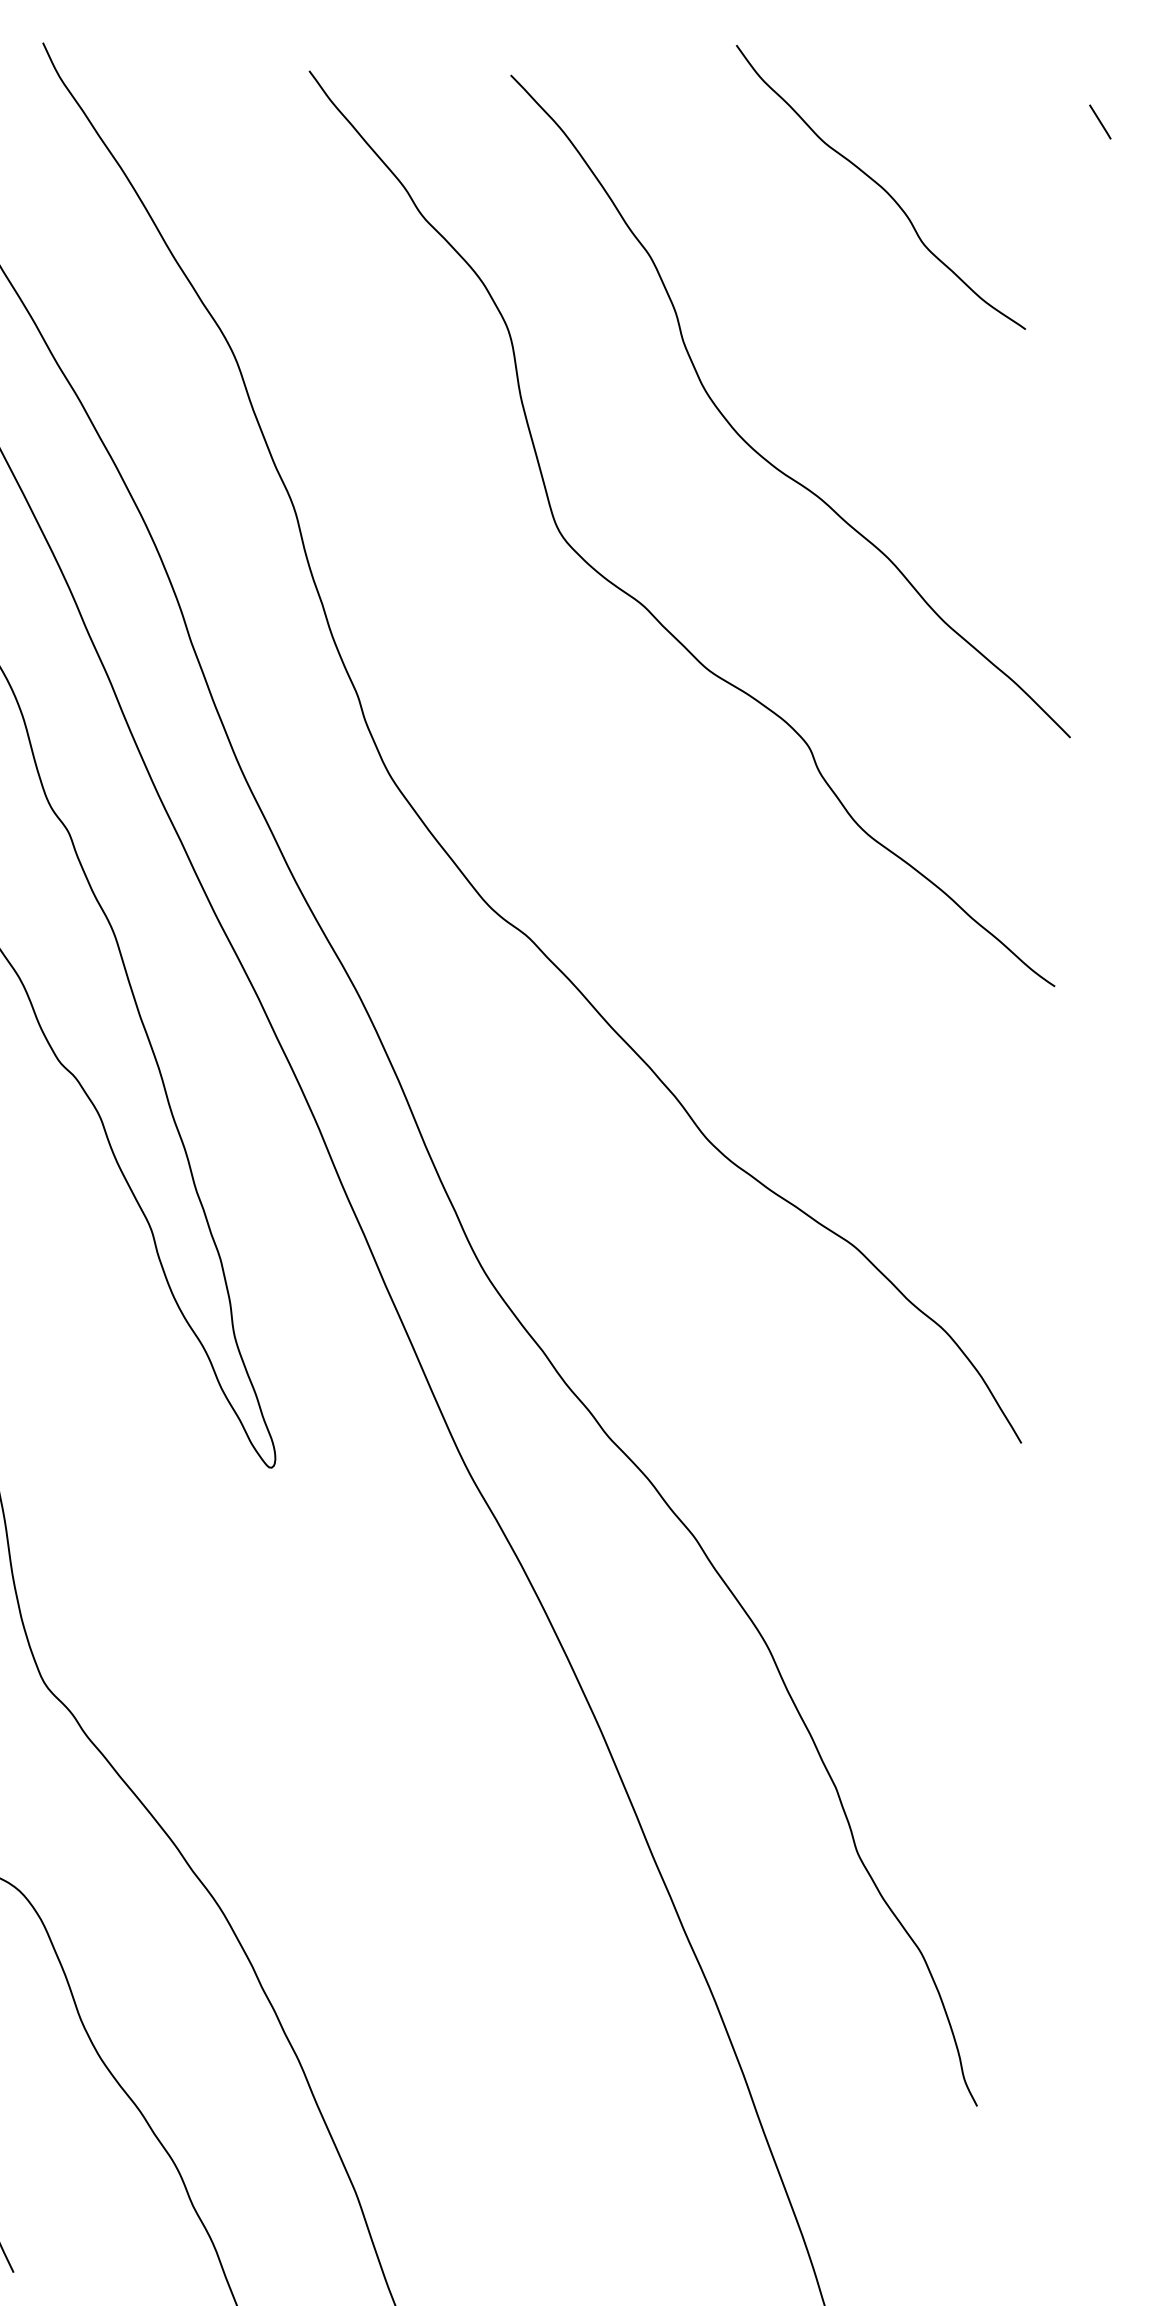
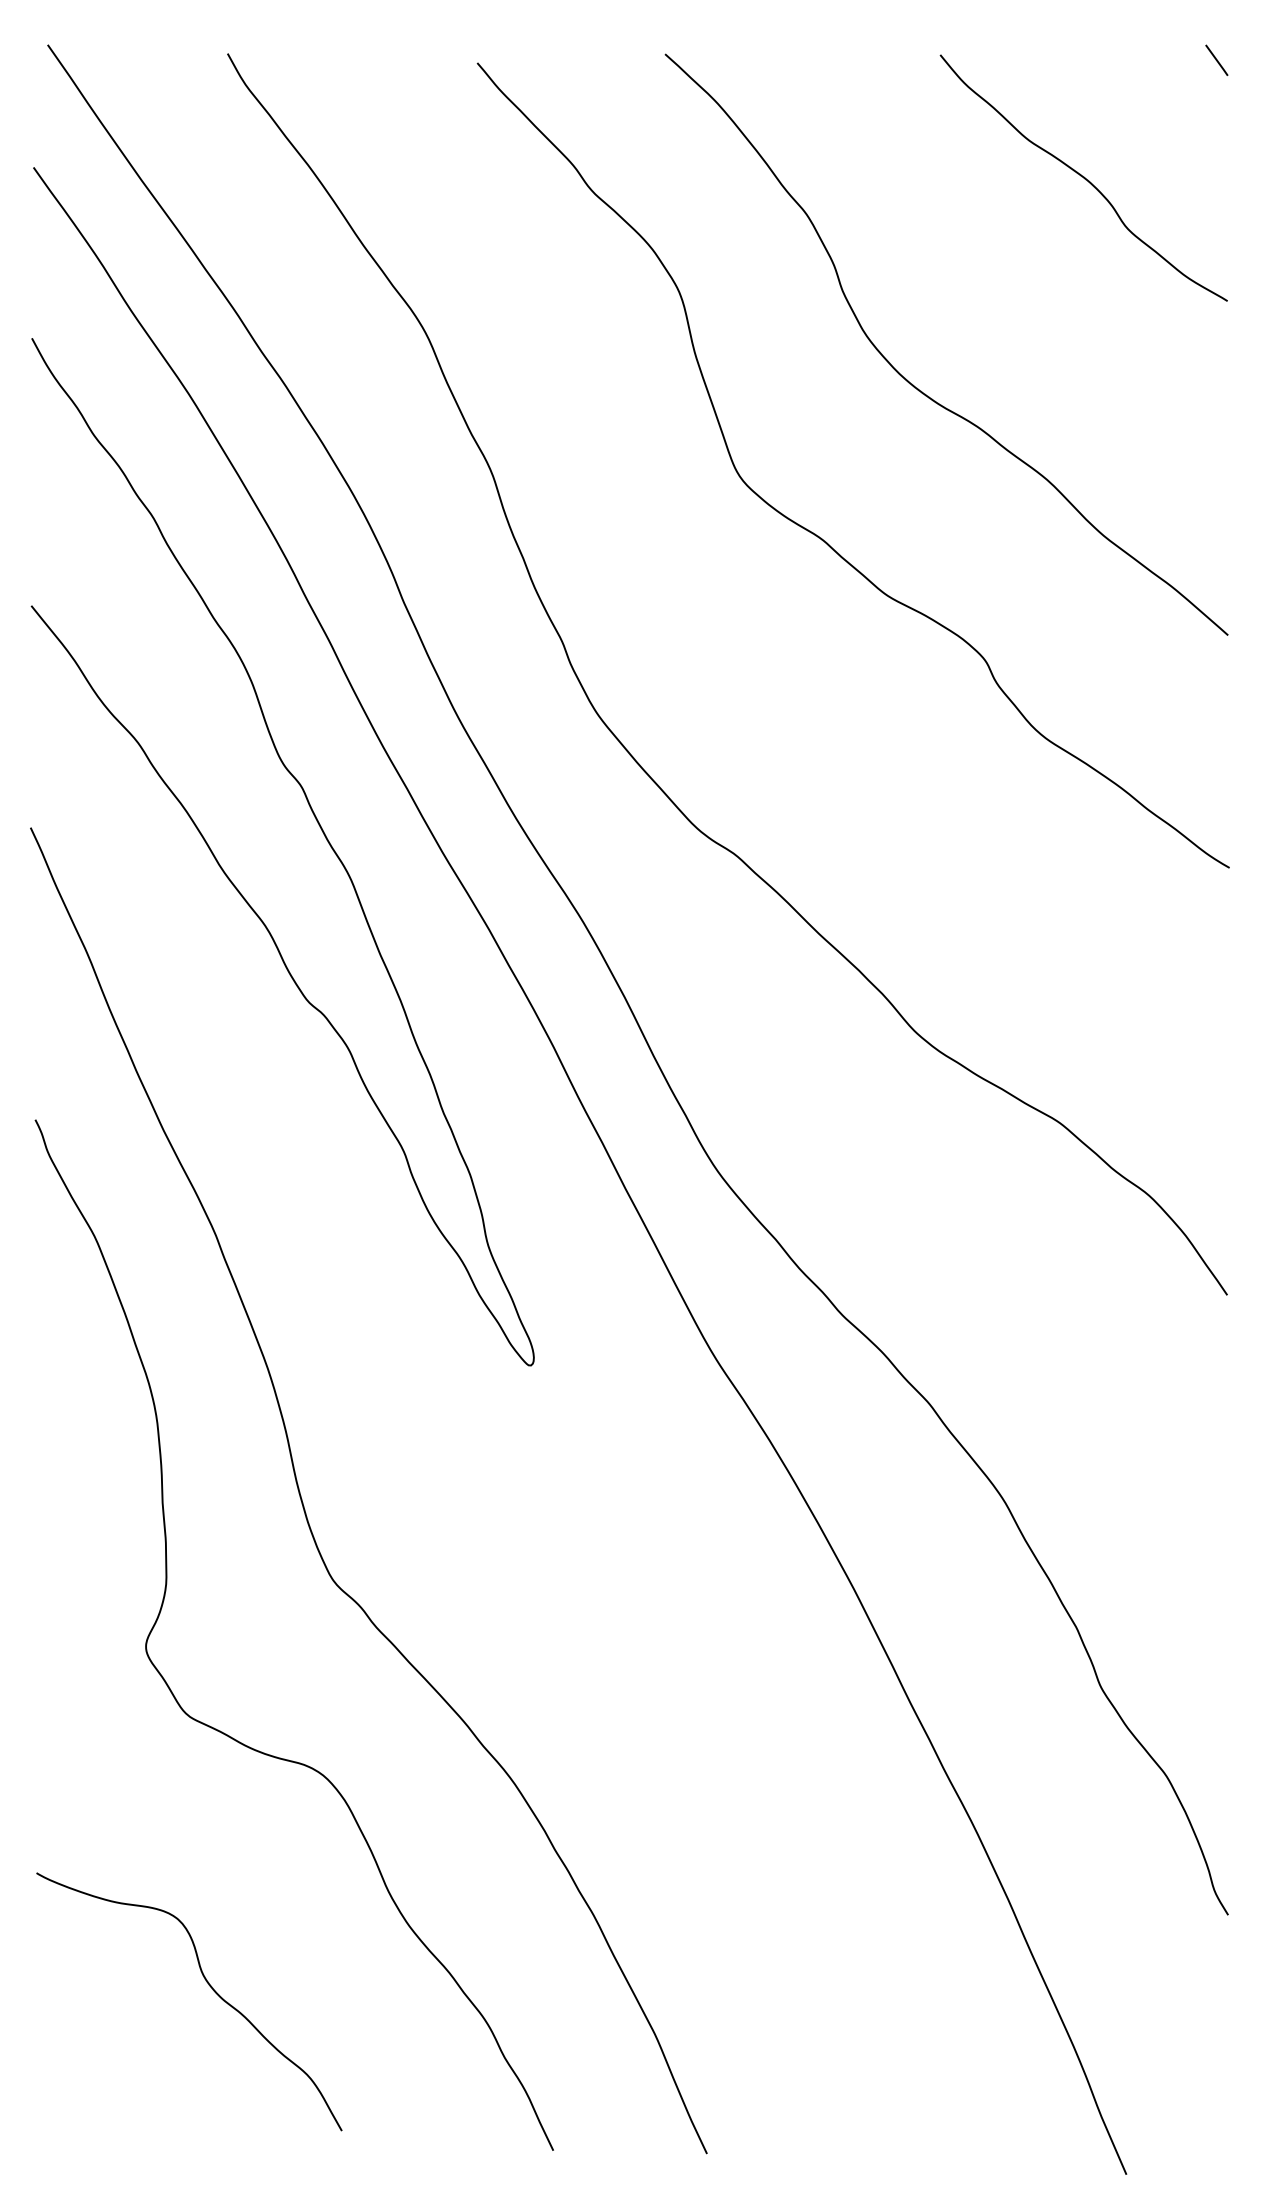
curve: (880, 186) -> (1083, 177), moved

